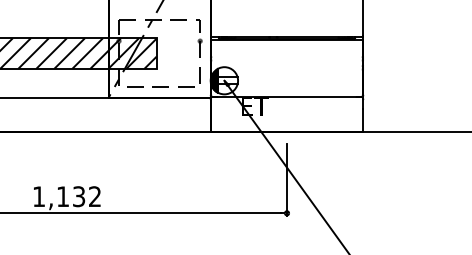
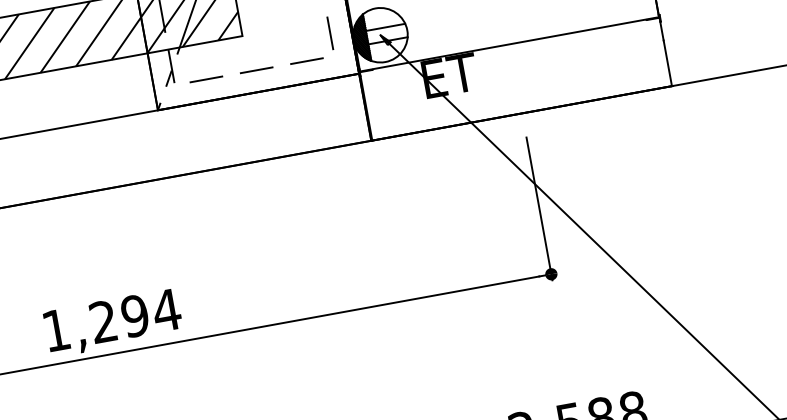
text: (79, 196) -> (135, 315), 1,132 -> 1,294

